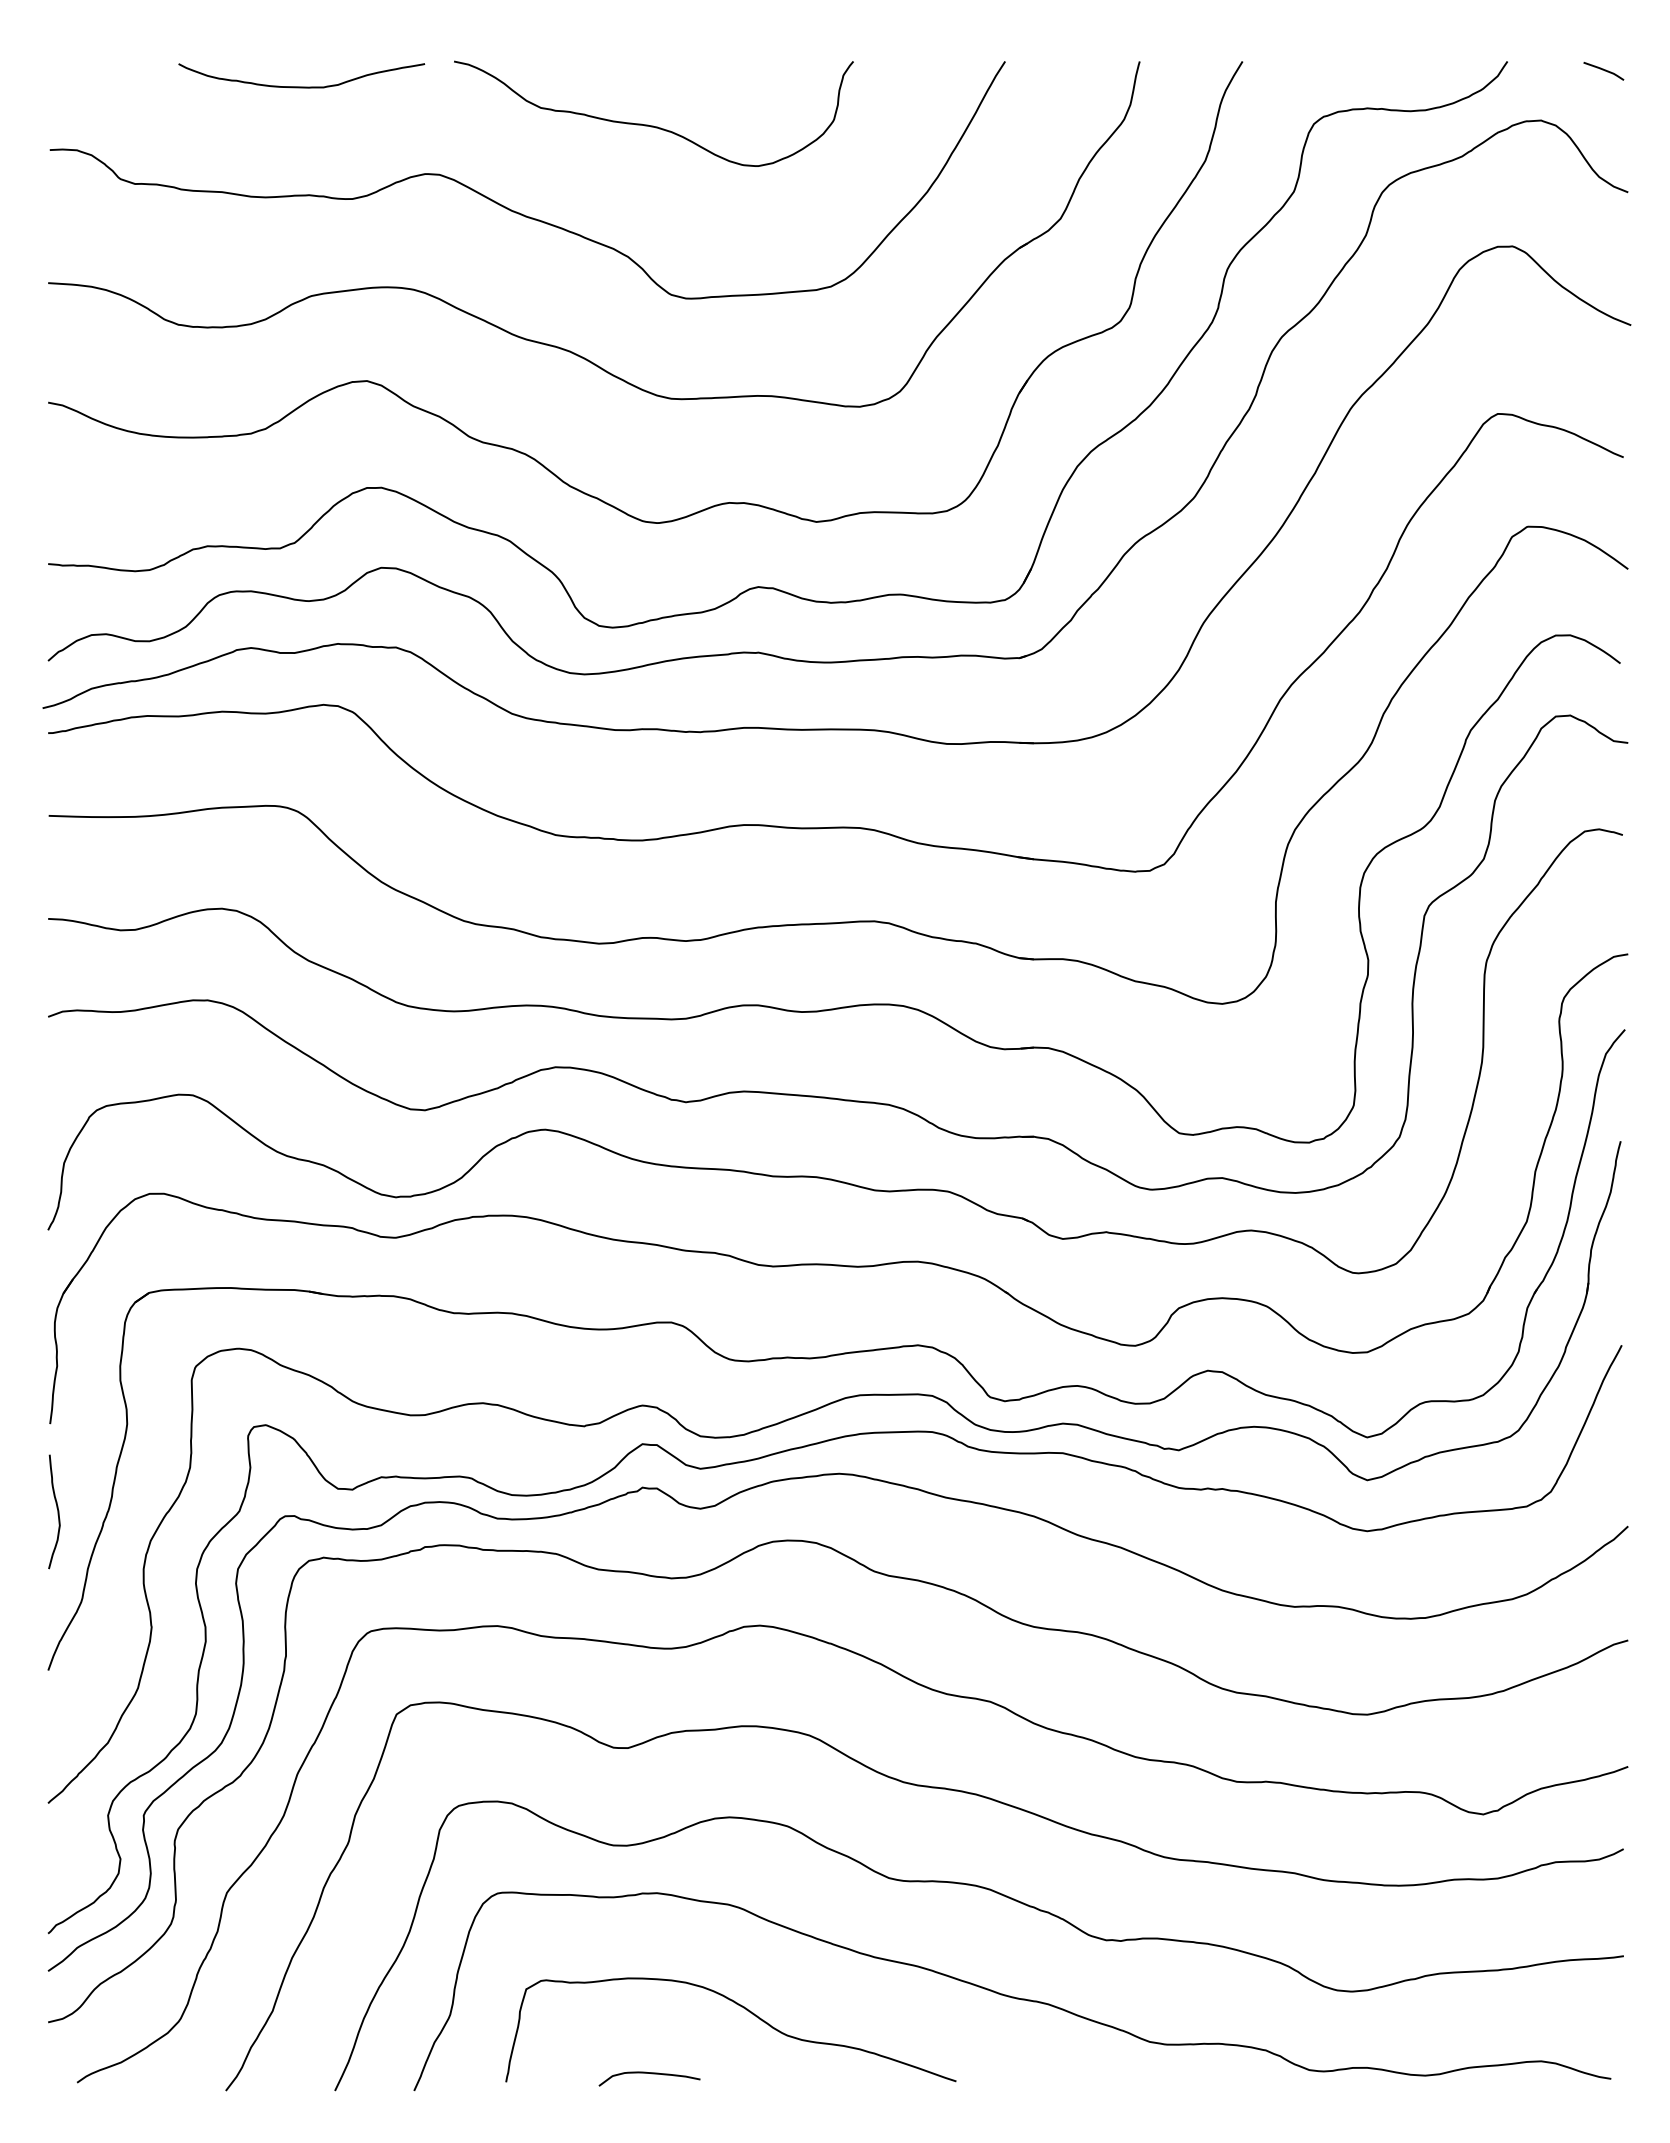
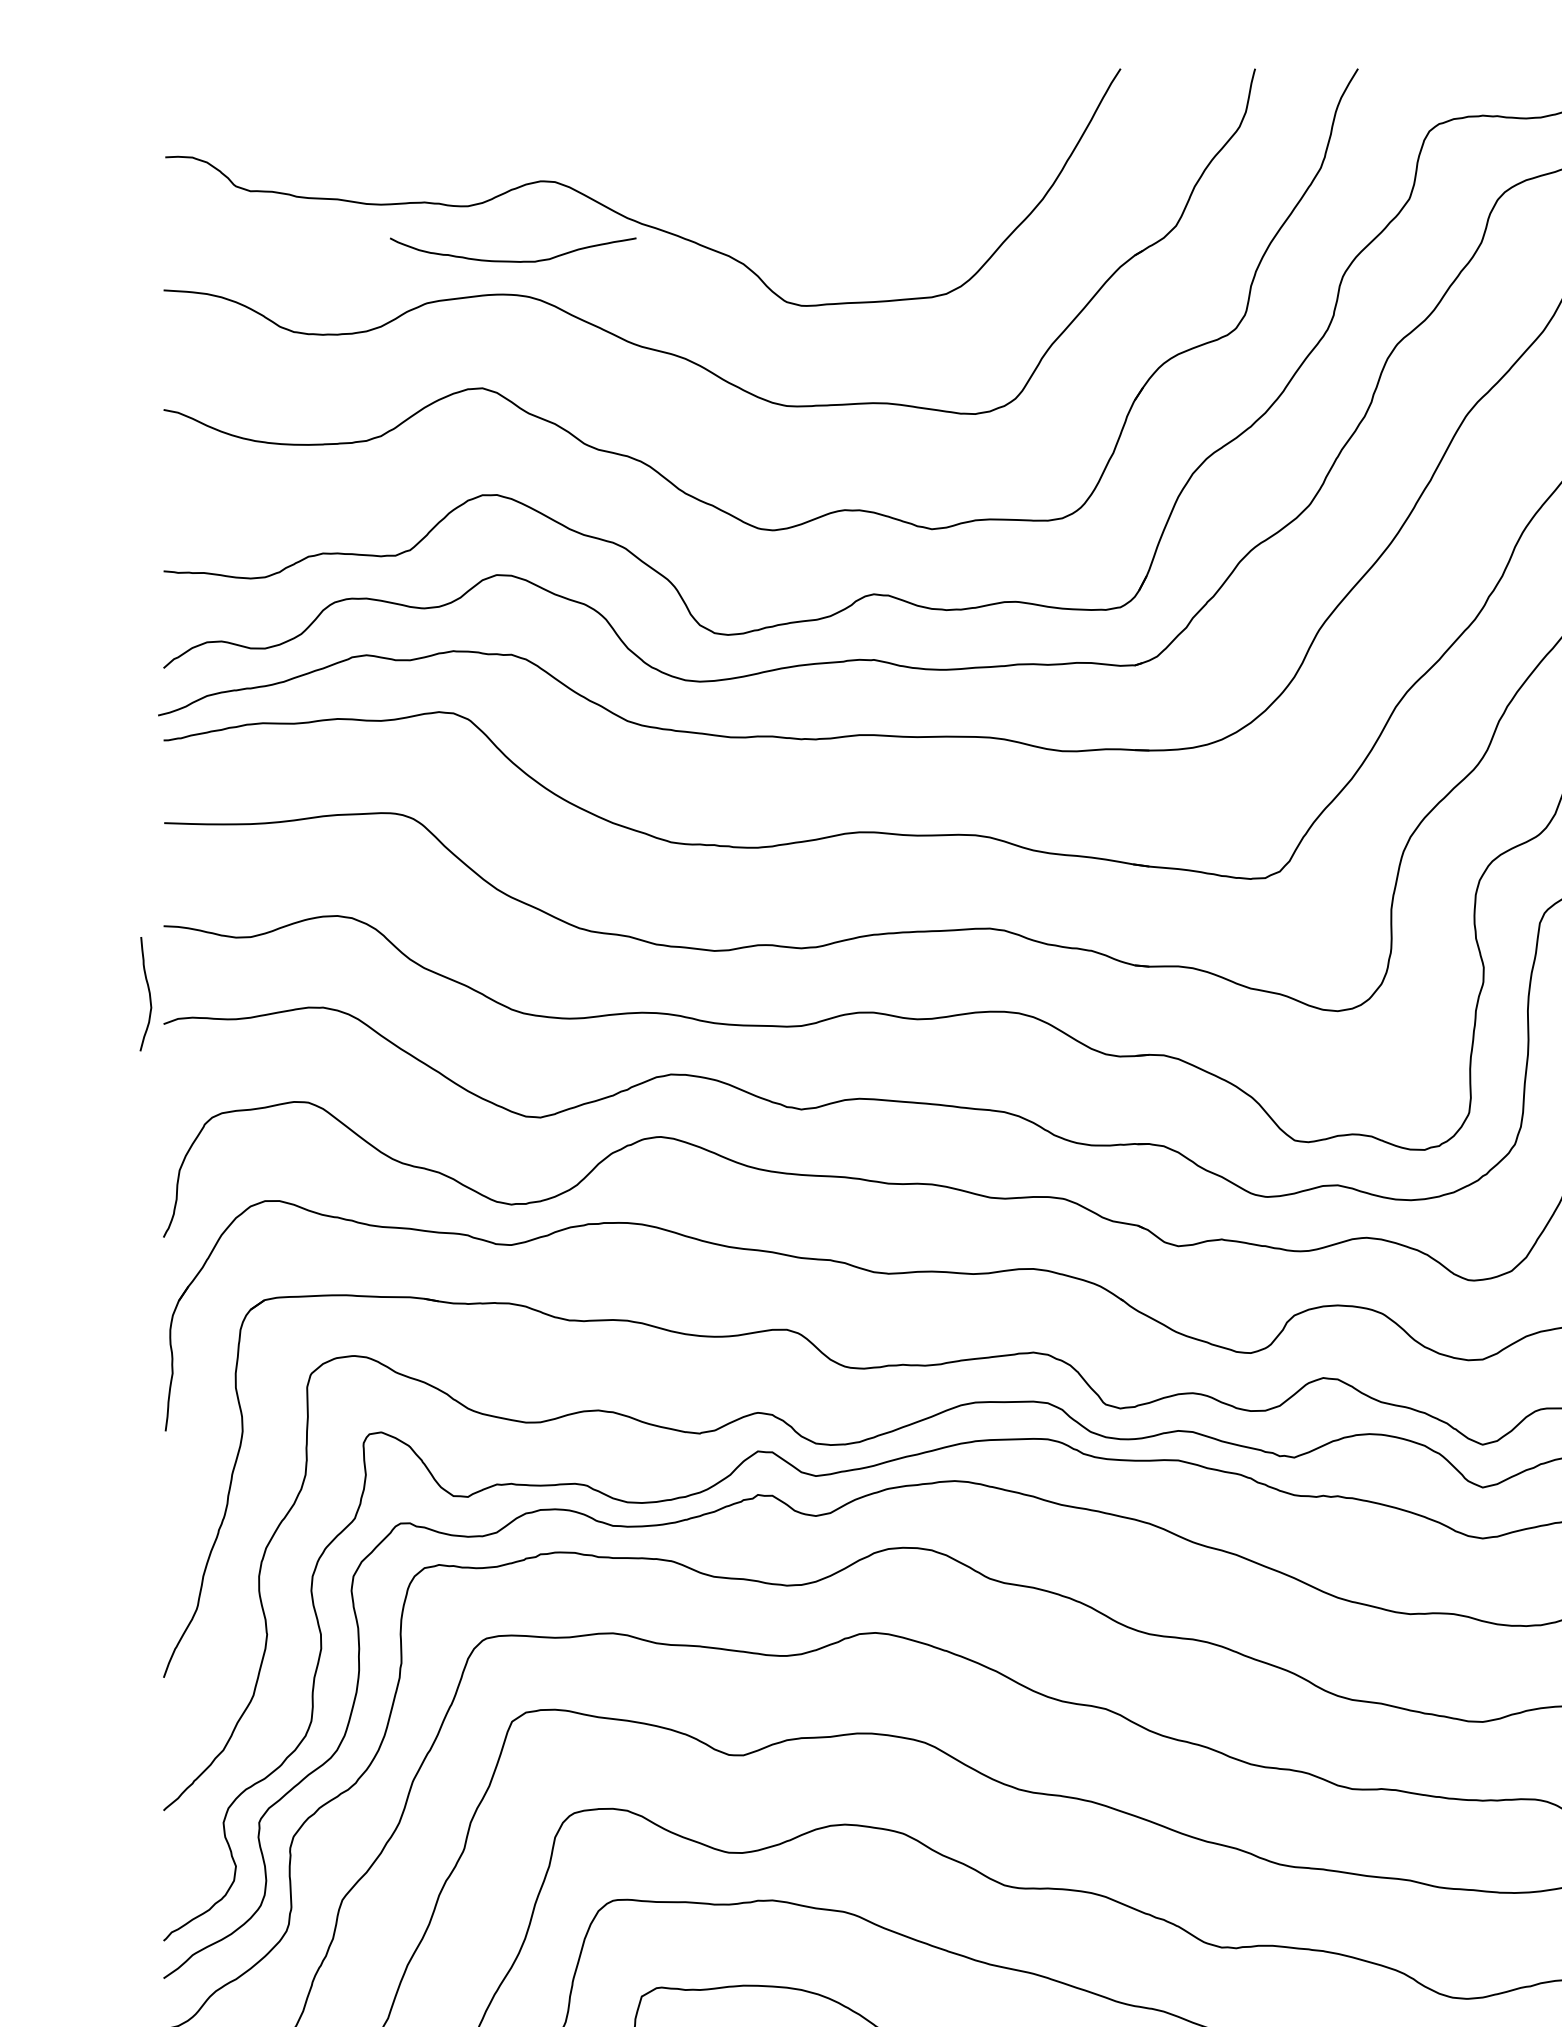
curve: (301, 86) -> (512, 260), moved
curve: (653, 125) -> (768, 132), removed
curve: (57, 1511) -> (148, 993), moved

